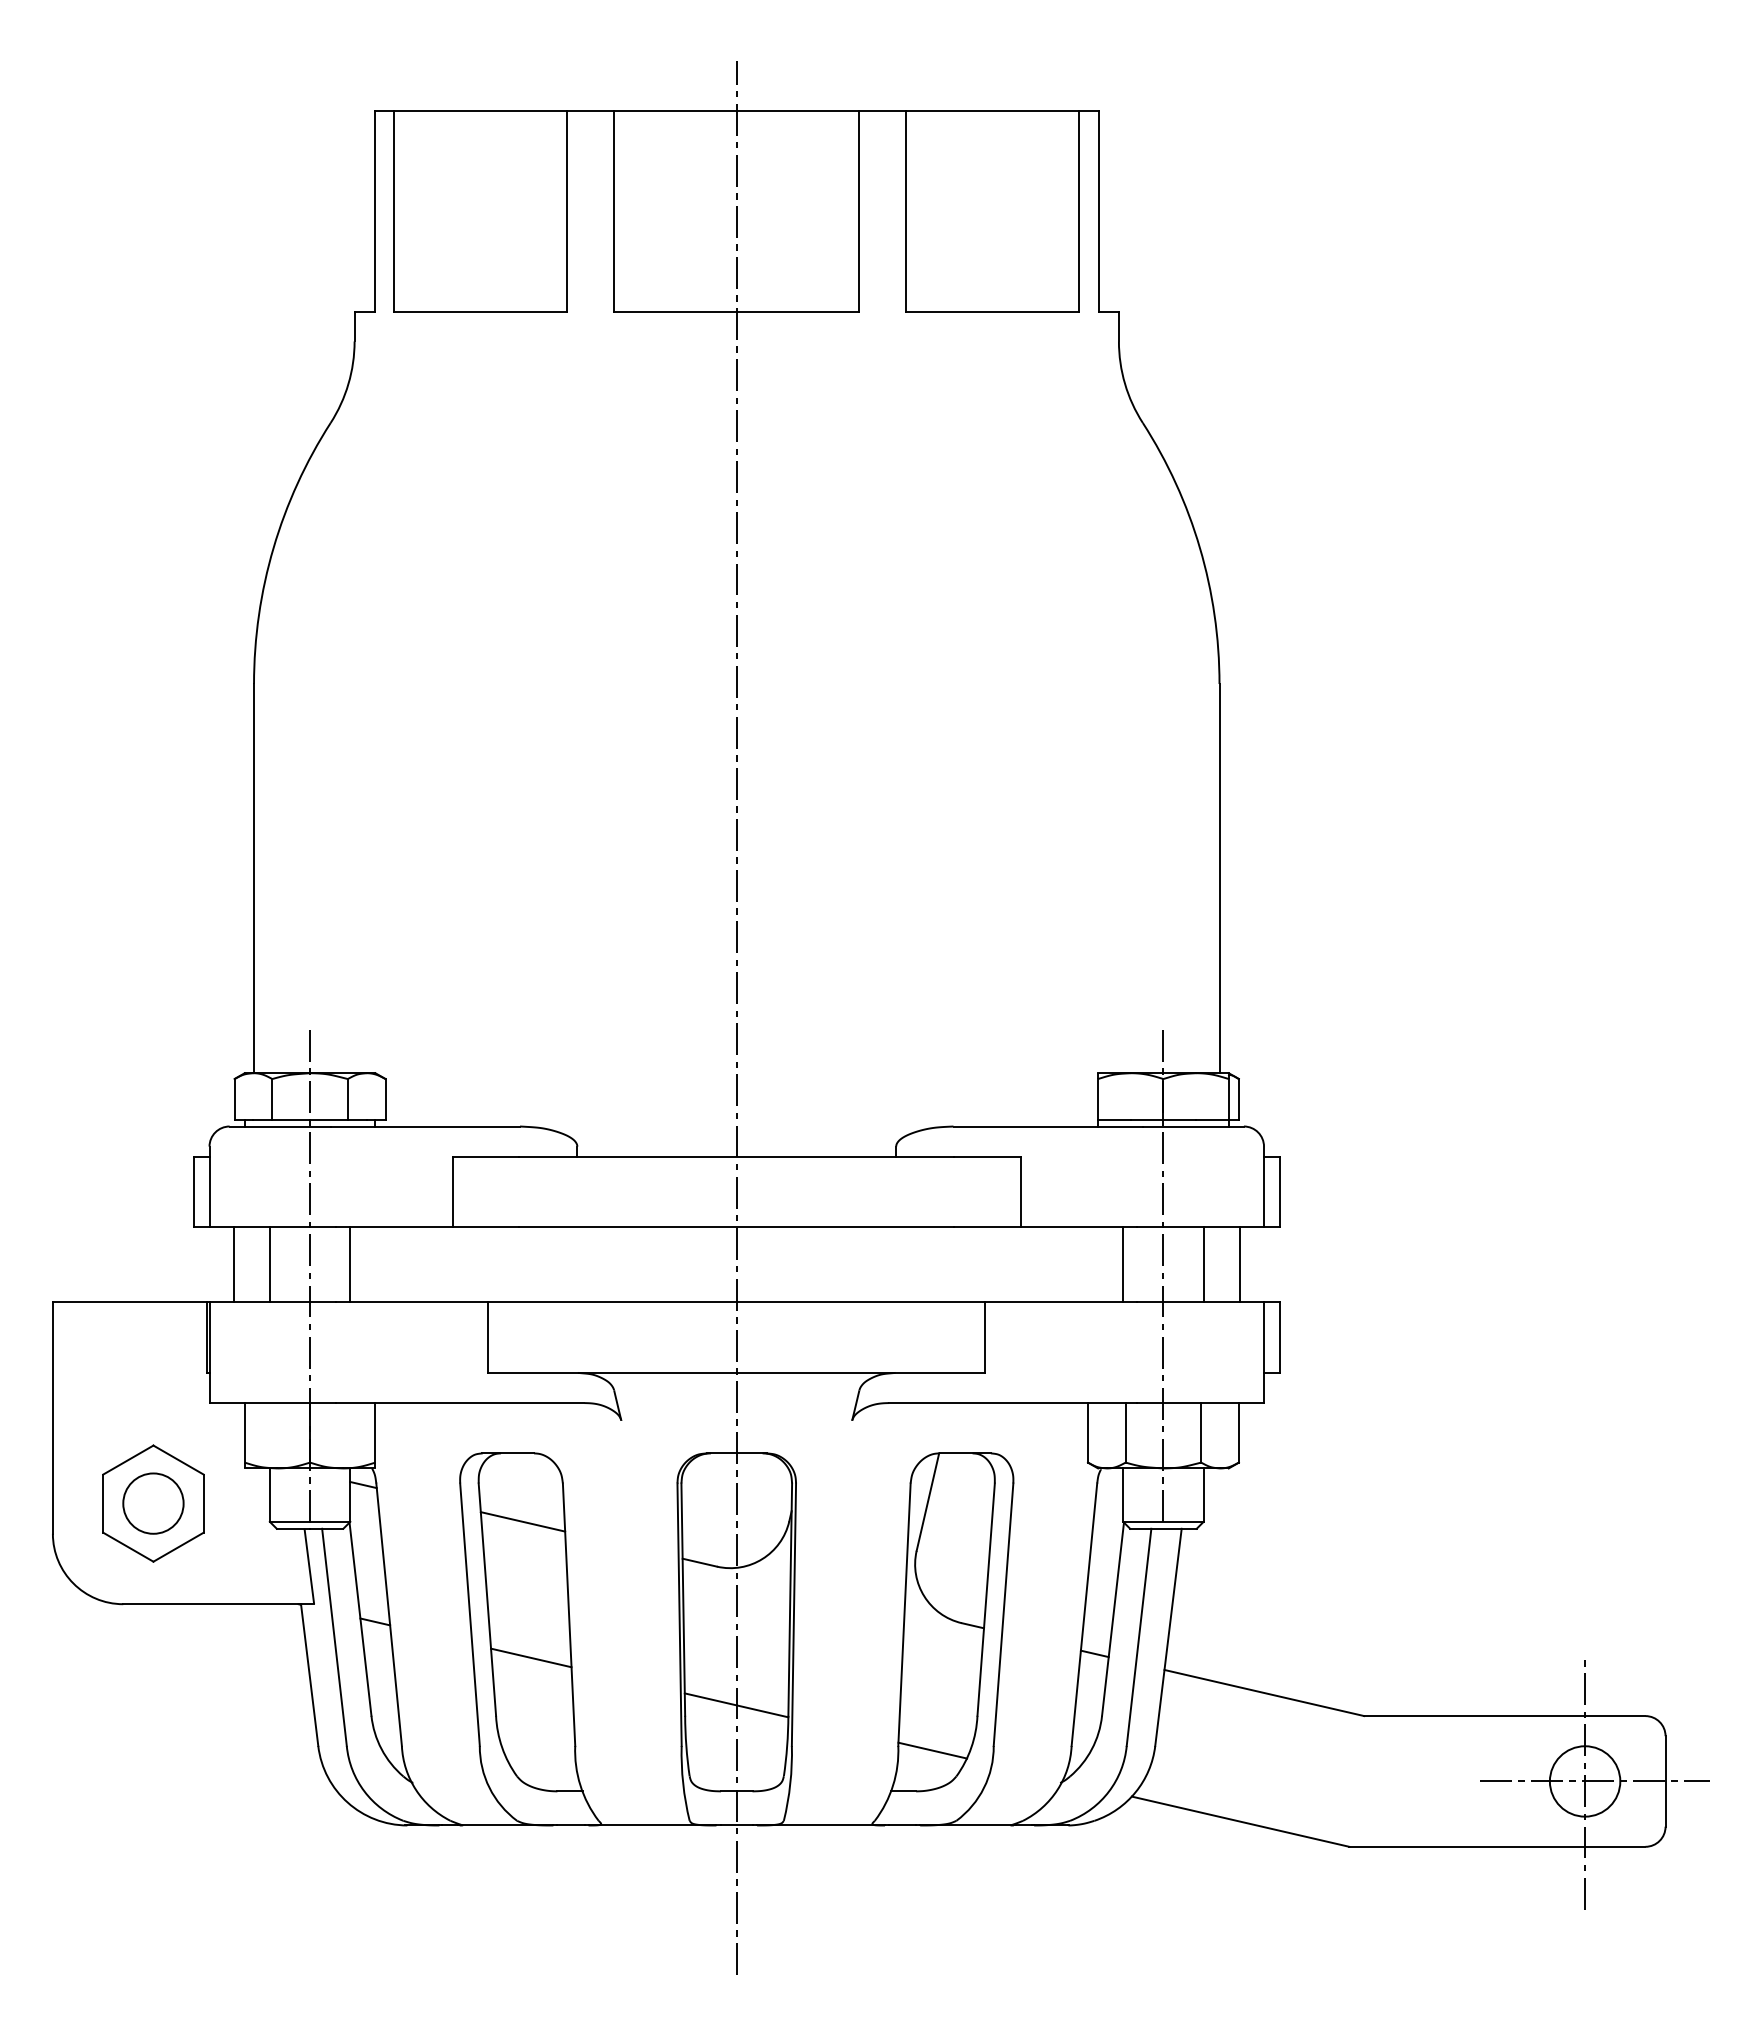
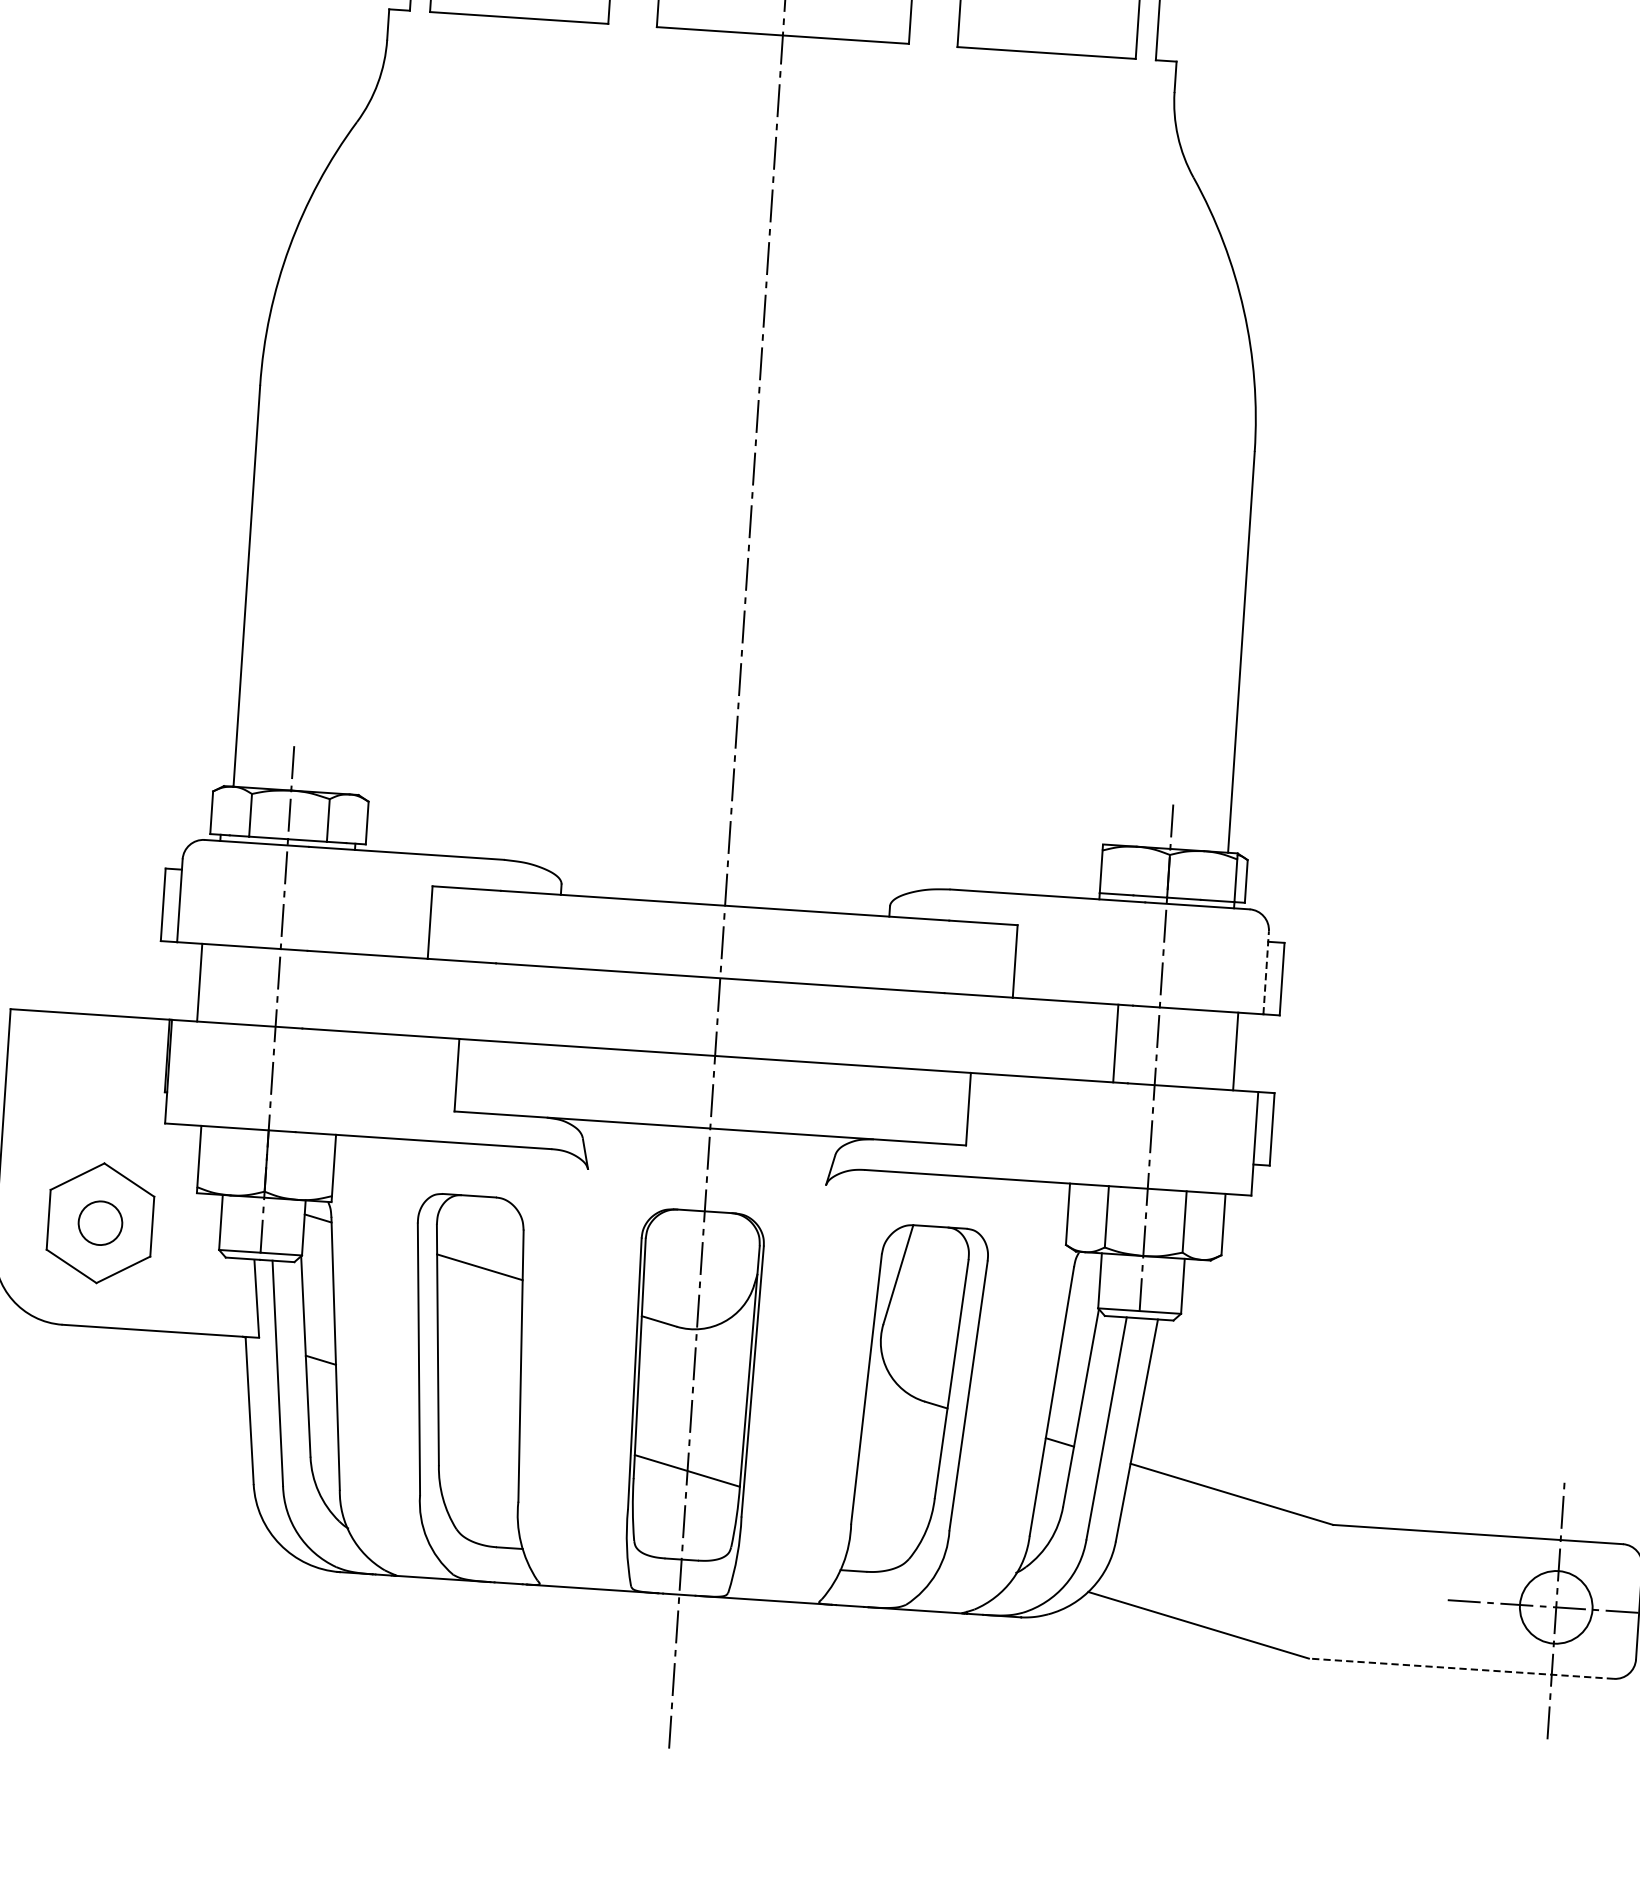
line: (1264, 1186) -> (1266, 972), solid -> dashed
line: (269, 1264) -> (236, 984), removed
line: (350, 1264) -> (319, 990), removed
line: (1203, 1264) -> (1198, 1048), removed
circle: (153, 1503) -> (100, 1223), size x0.7
line: (531, 1657) -> (479, 1407), removed
line: (932, 1750) -> (886, 1530), removed
line: (1496, 1846) -> (1460, 1668), solid -> dashed

